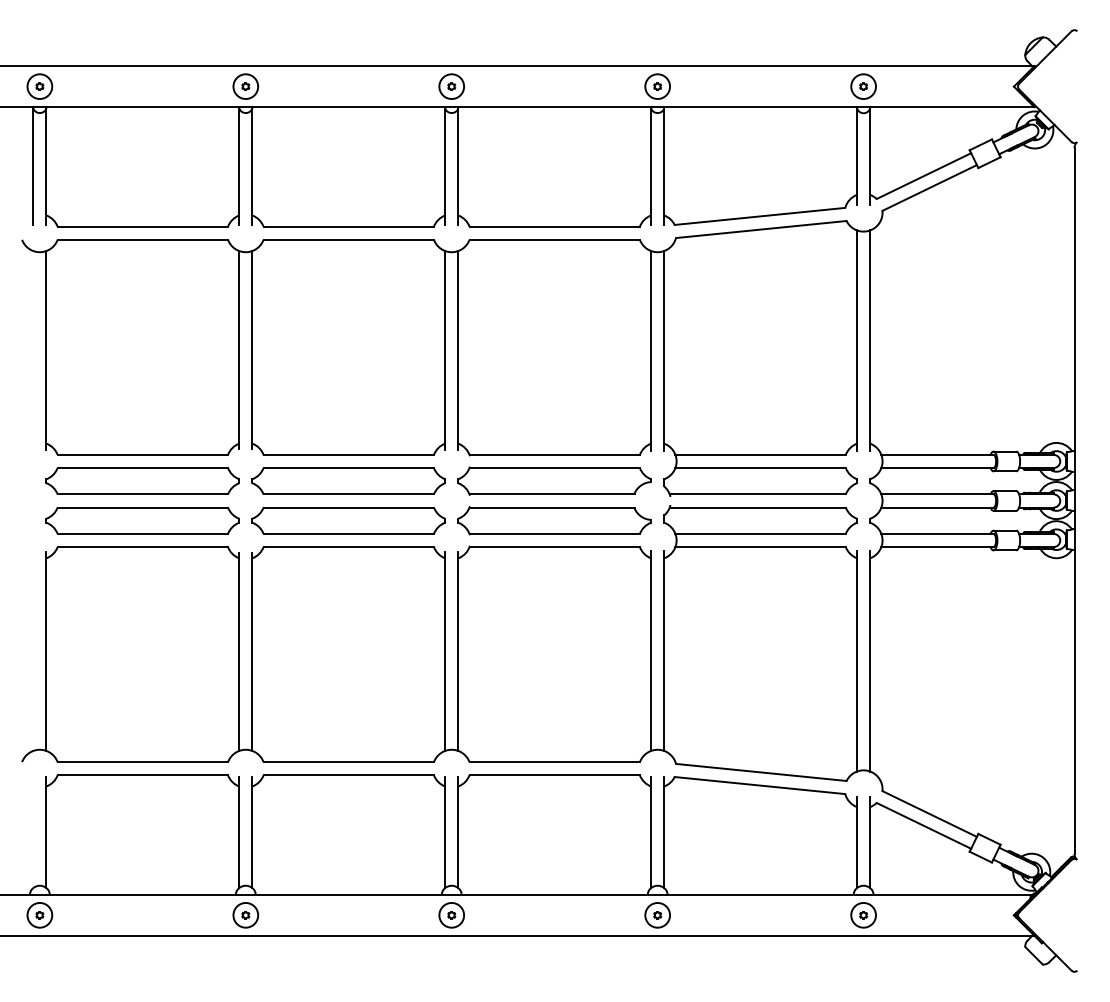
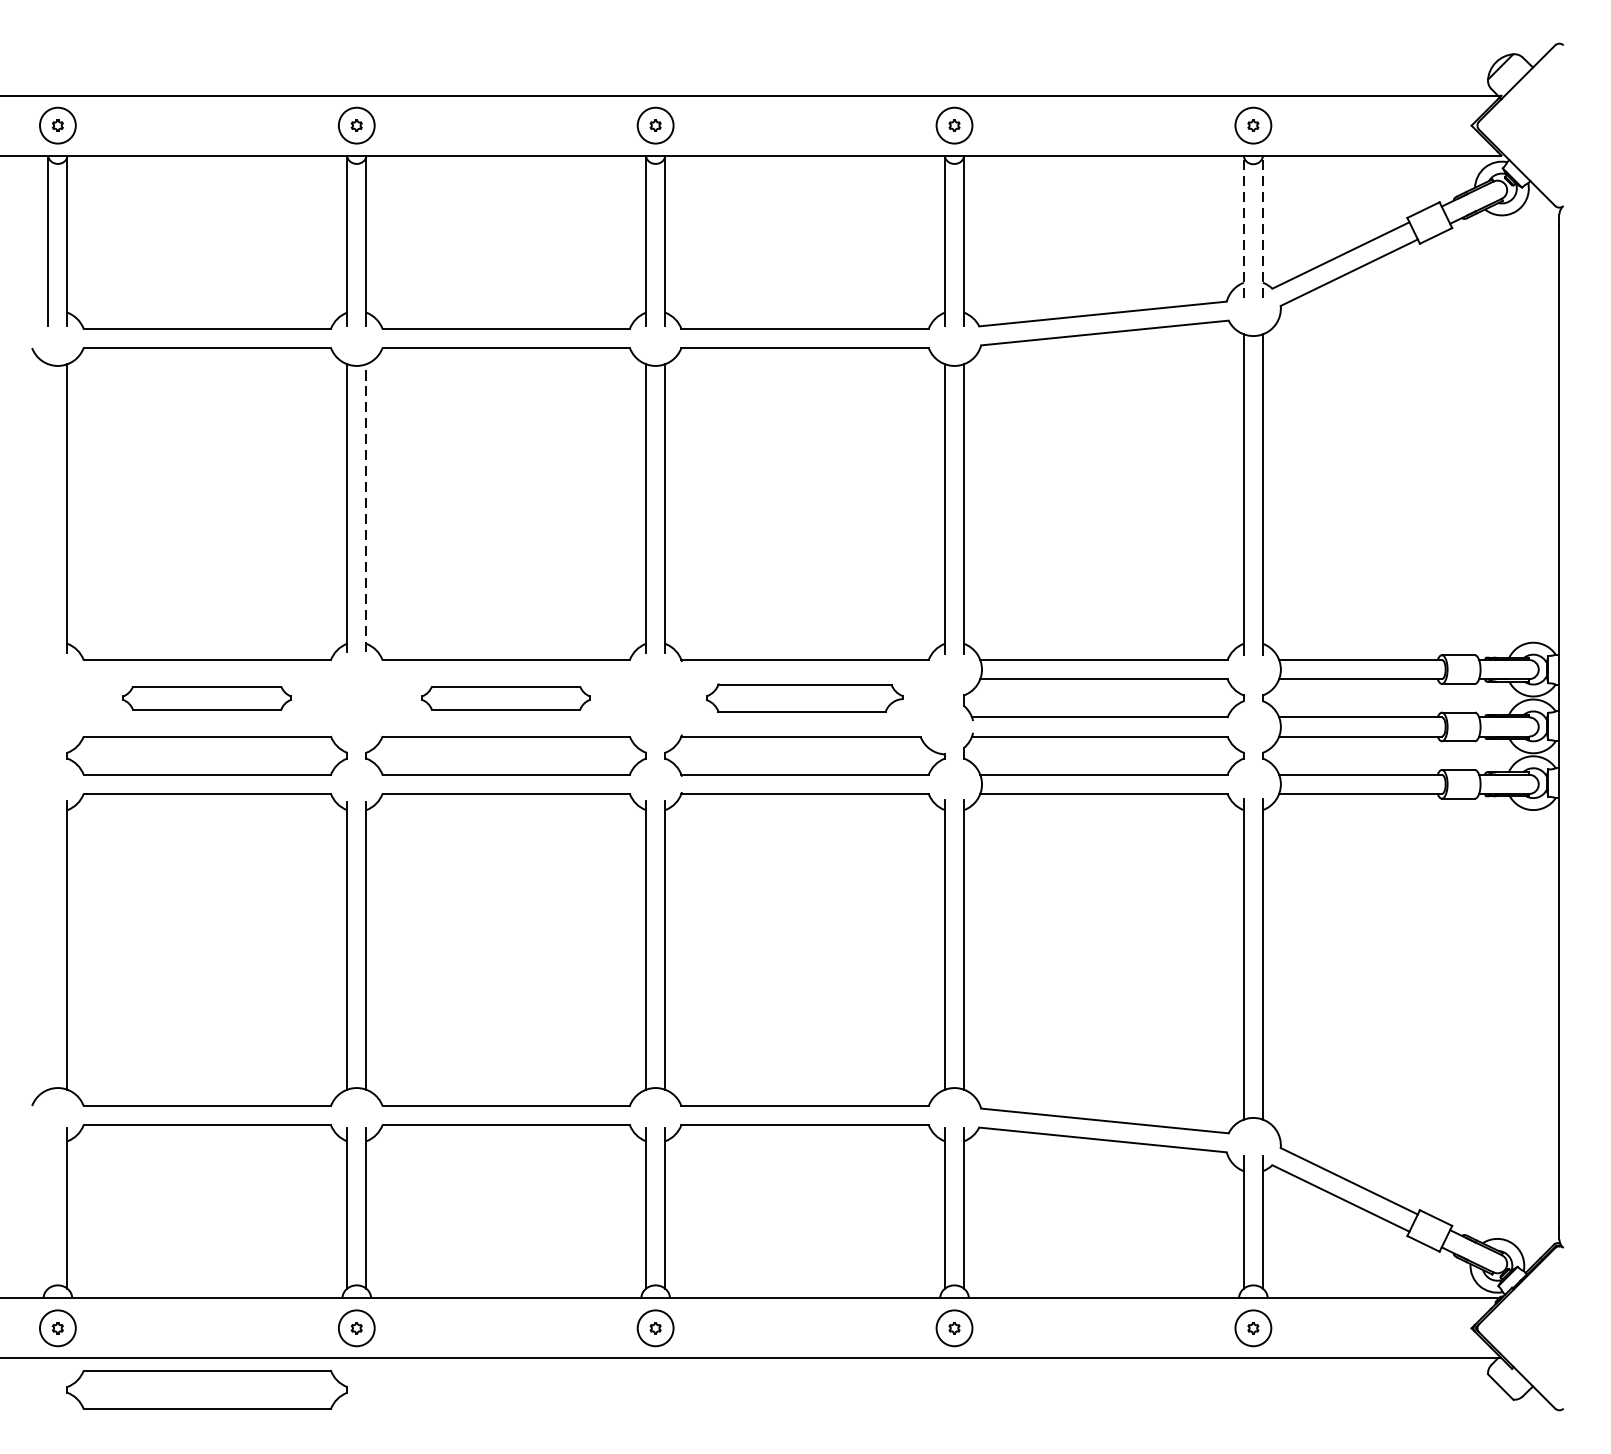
line: (857, 155) -> (1244, 225), solid -> dashed
line: (870, 155) -> (1263, 225), solid -> dashed
line: (252, 349) -> (366, 507), solid -> dashed
part: (142, 480) -> (206, 697), size x0.6
part: (348, 480) -> (505, 697), size x0.6
part: (554, 480) -> (804, 697), size x0.7
part: (142, 957) -> (206, 1389), added

